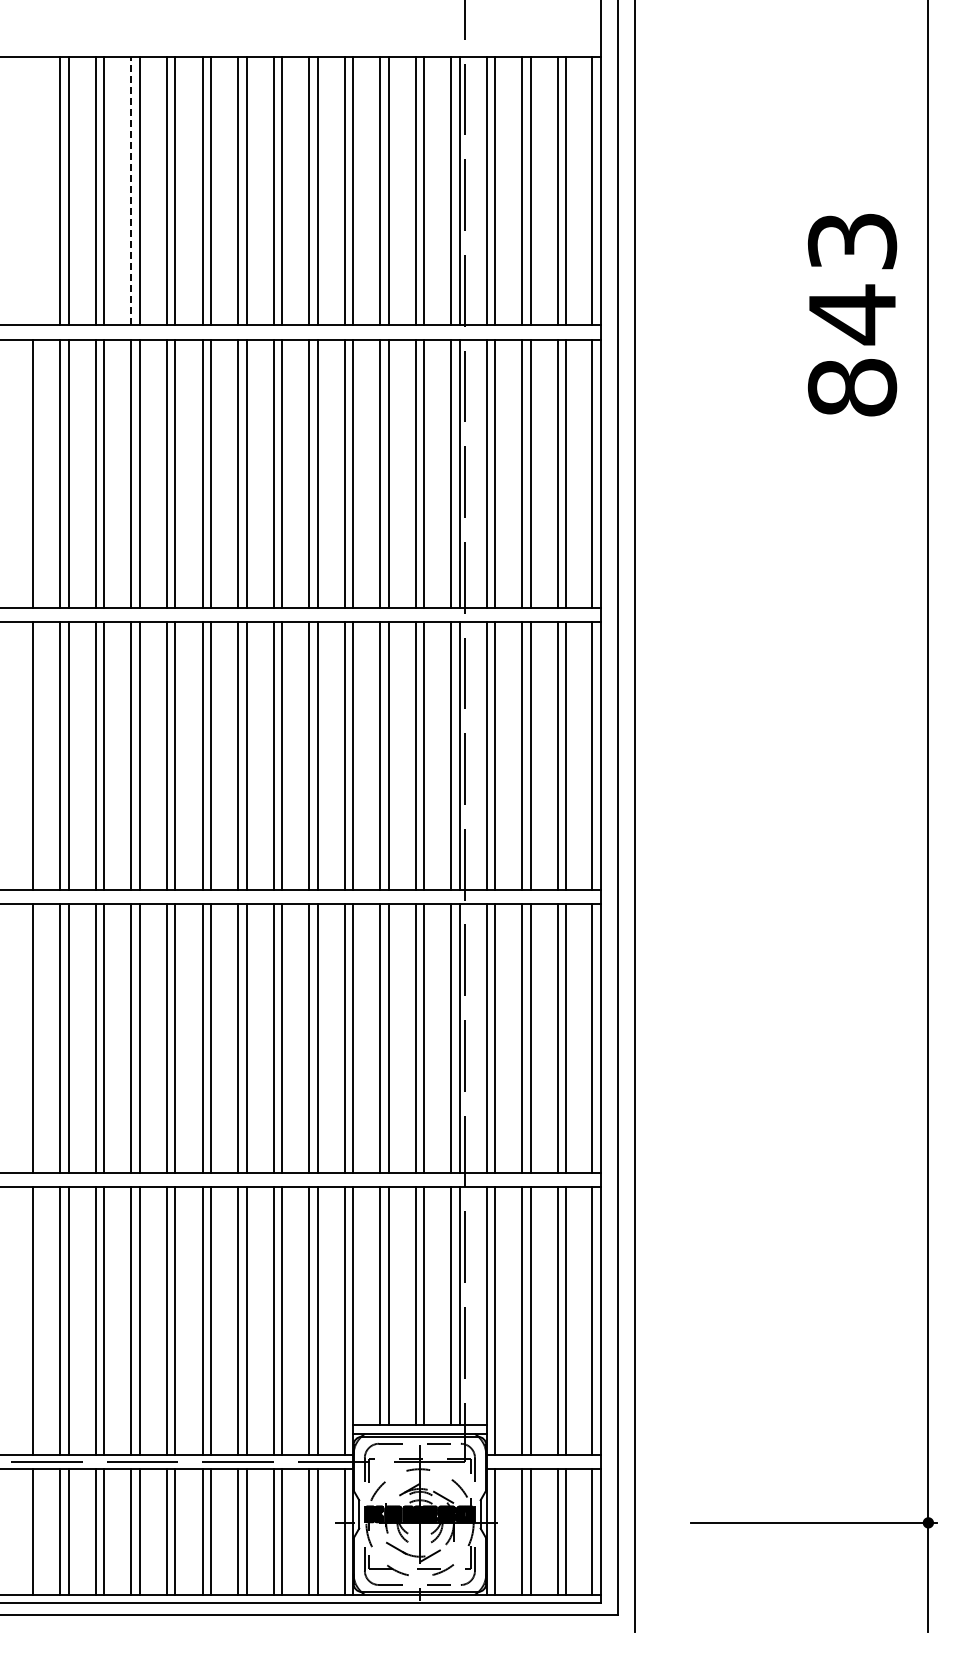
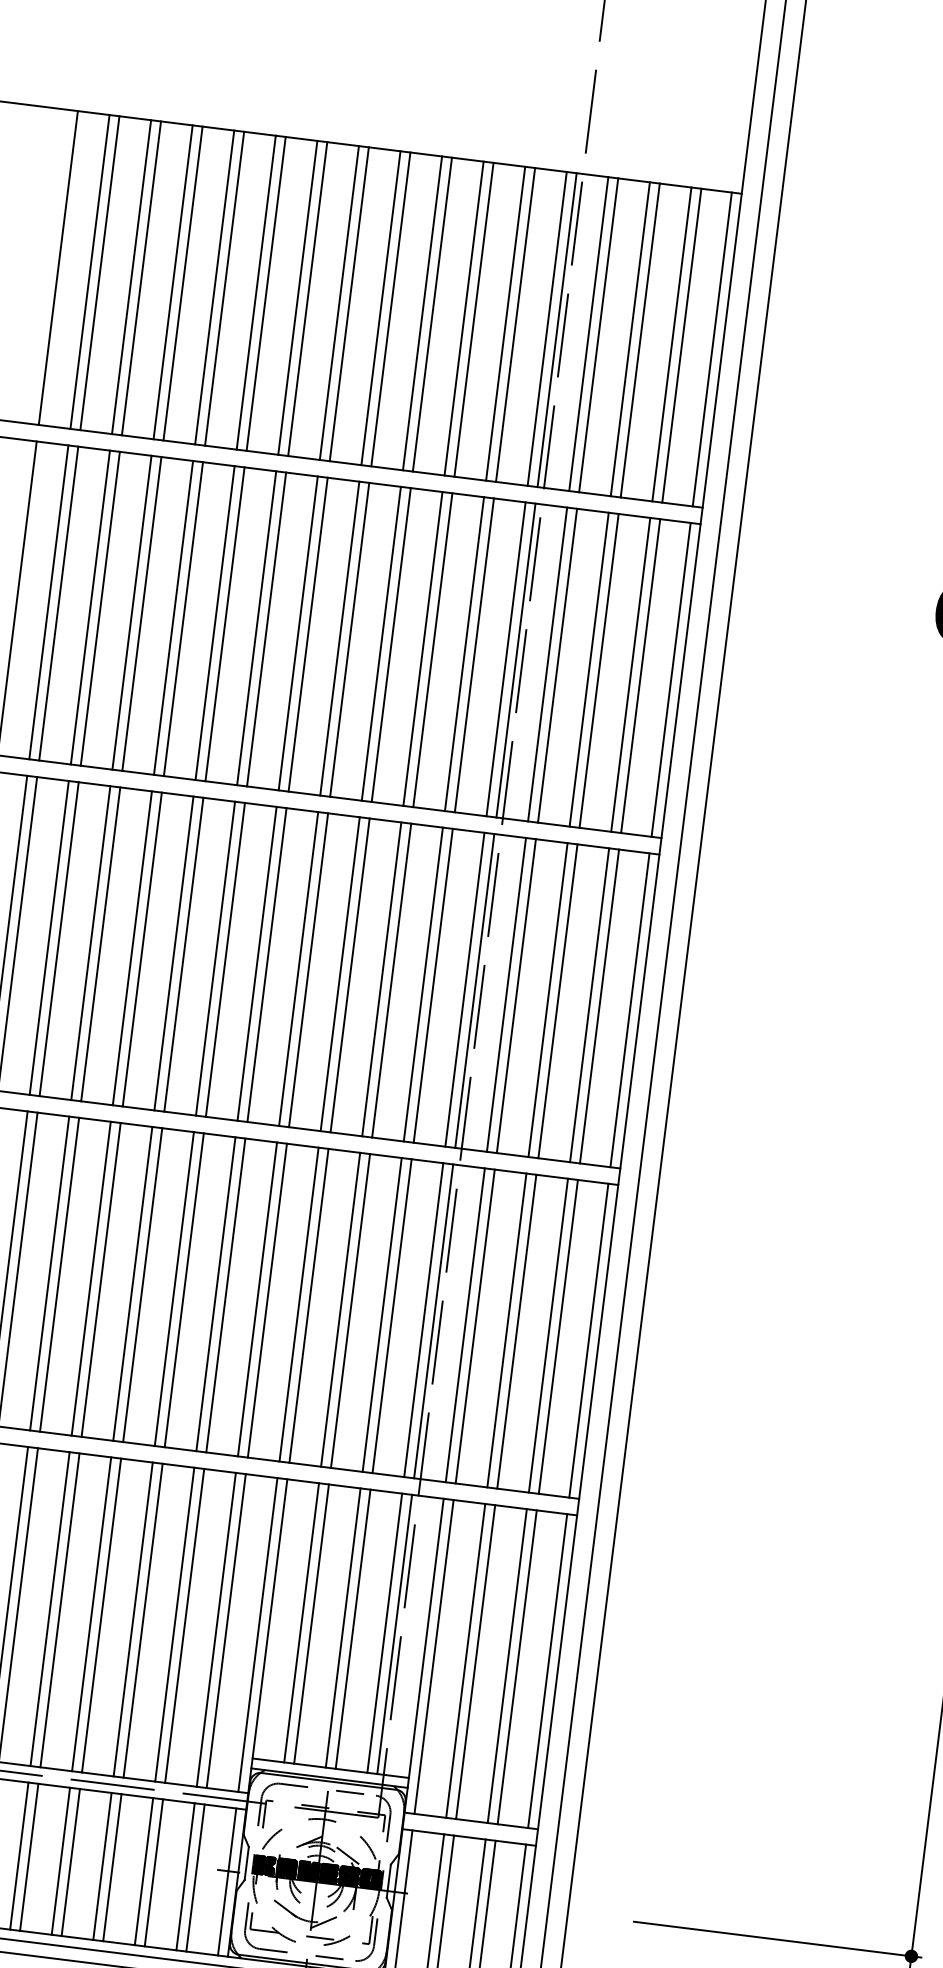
line: (131, 190) -> (173, 281), dashed -> solid
line: (33, 191) -> (58, 268), added

